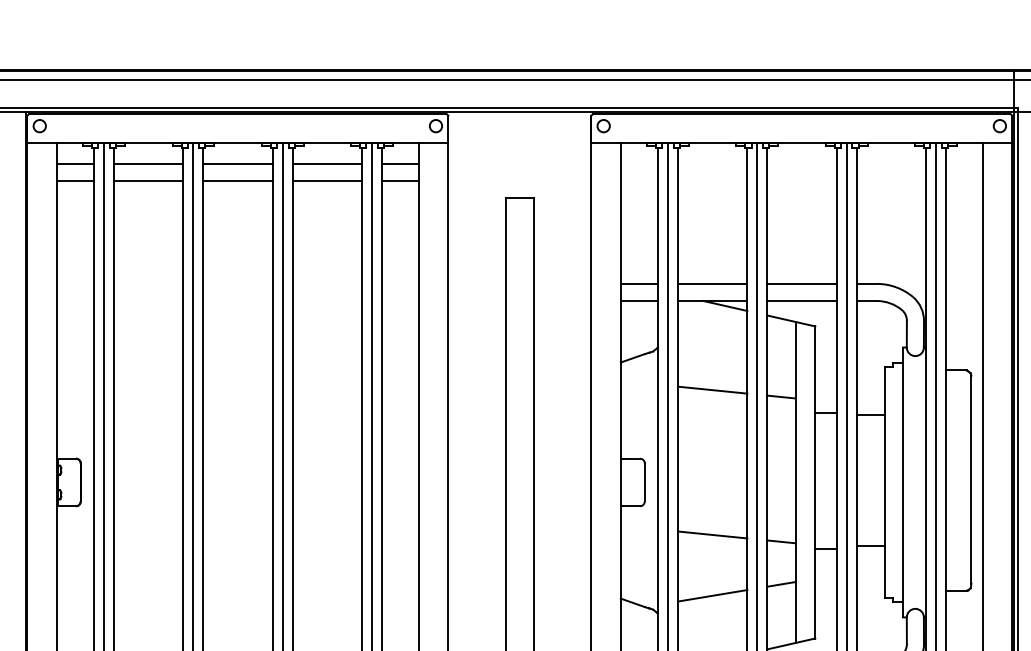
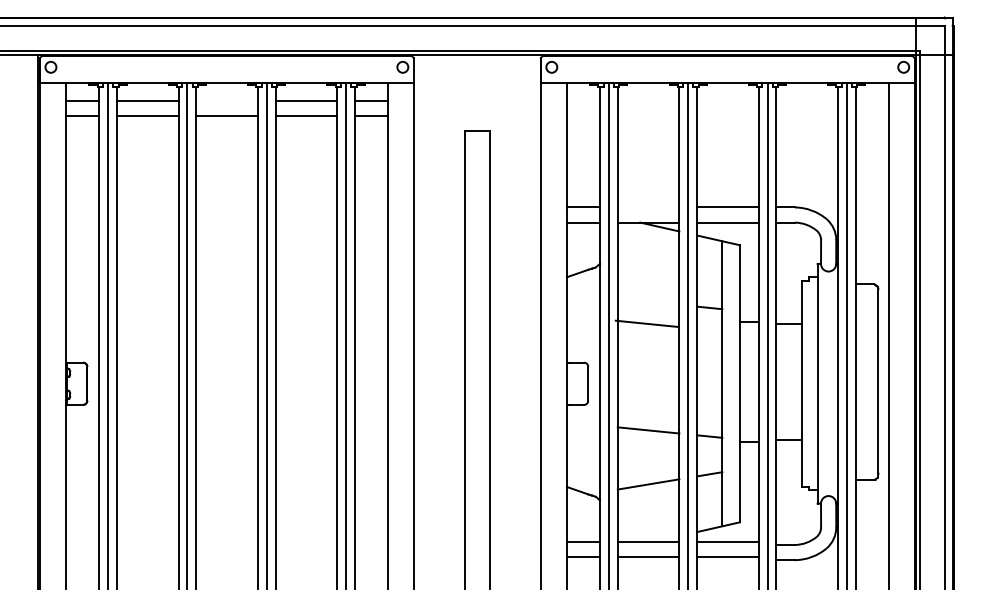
line: (237, 163) -> (226, 100), removed
line: (712, 283) -> (648, 207), removed
line: (712, 389) -> (646, 323), moved

